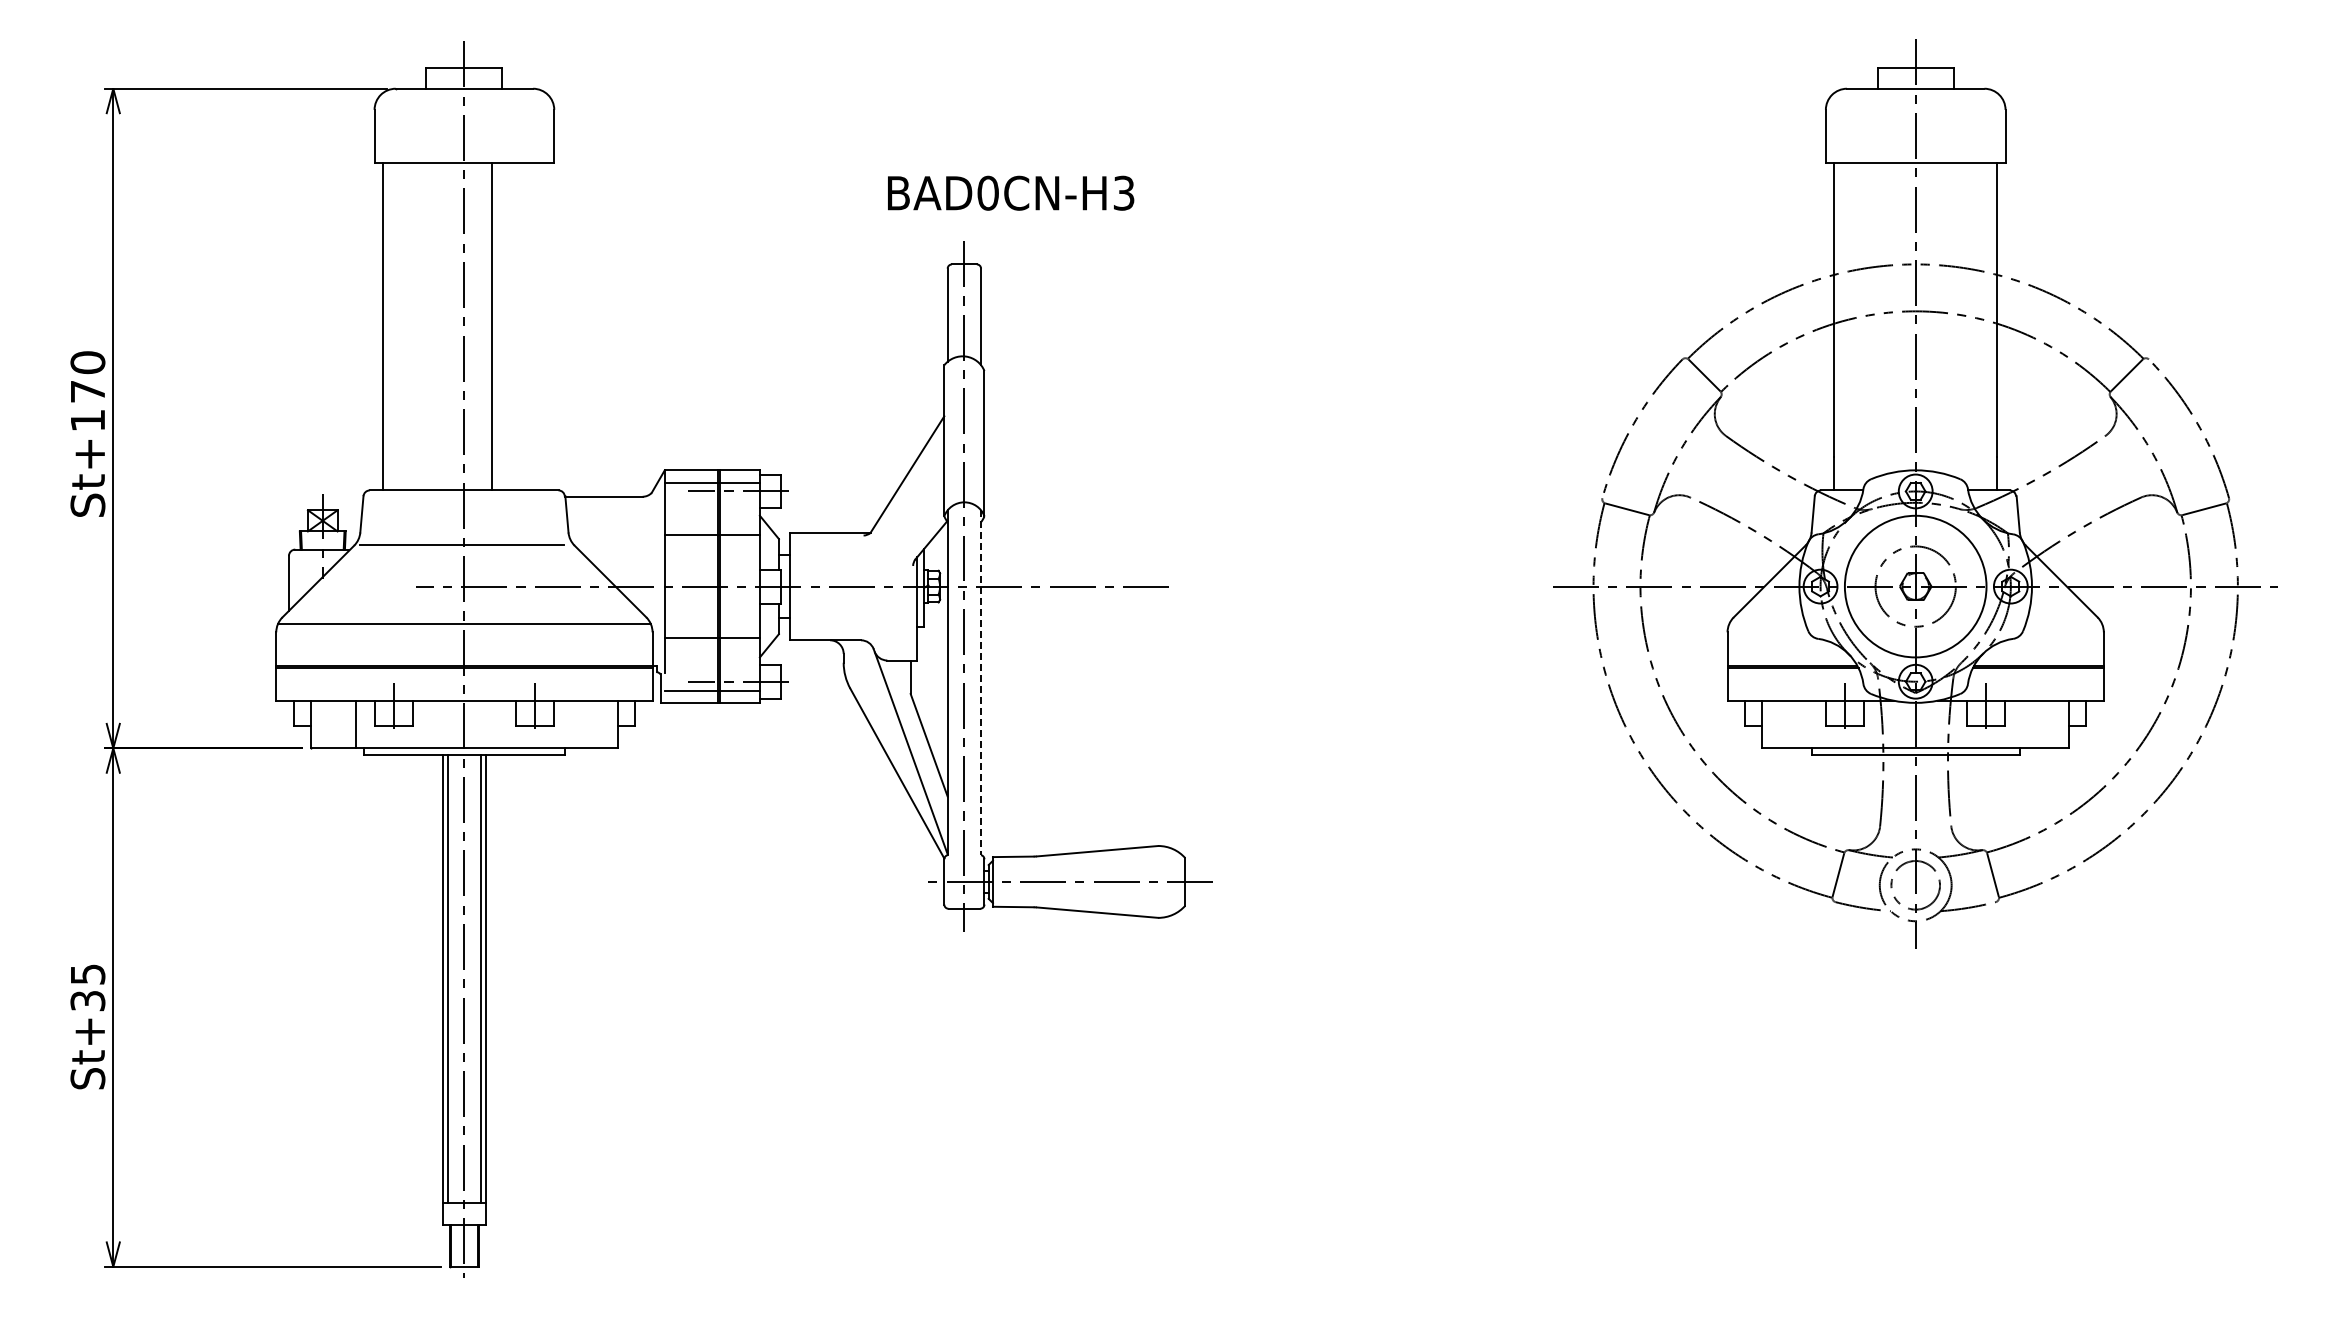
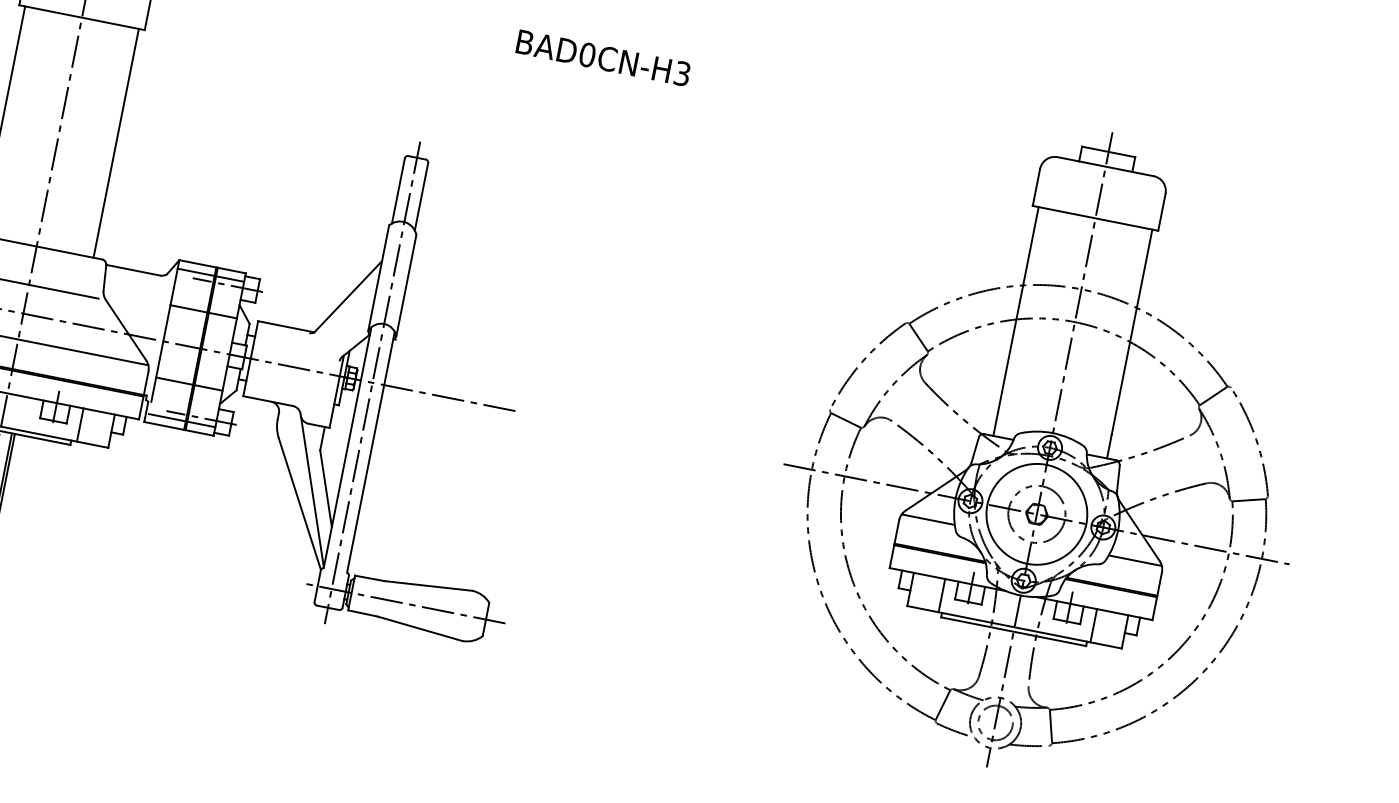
text: (1011, 192) -> (603, 57), moved
line: (491, 326) -> (115, 143), moved
line: (1766, 623) -> (927, 519), added
line: (2064, 623) -> (1135, 560), added
line: (981, 683) -> (371, 452), dashed -> solid
line: (573, 724) -> (80, 425), added
line: (1806, 724) -> (941, 595), added
line: (2024, 724) -> (1093, 625), added

